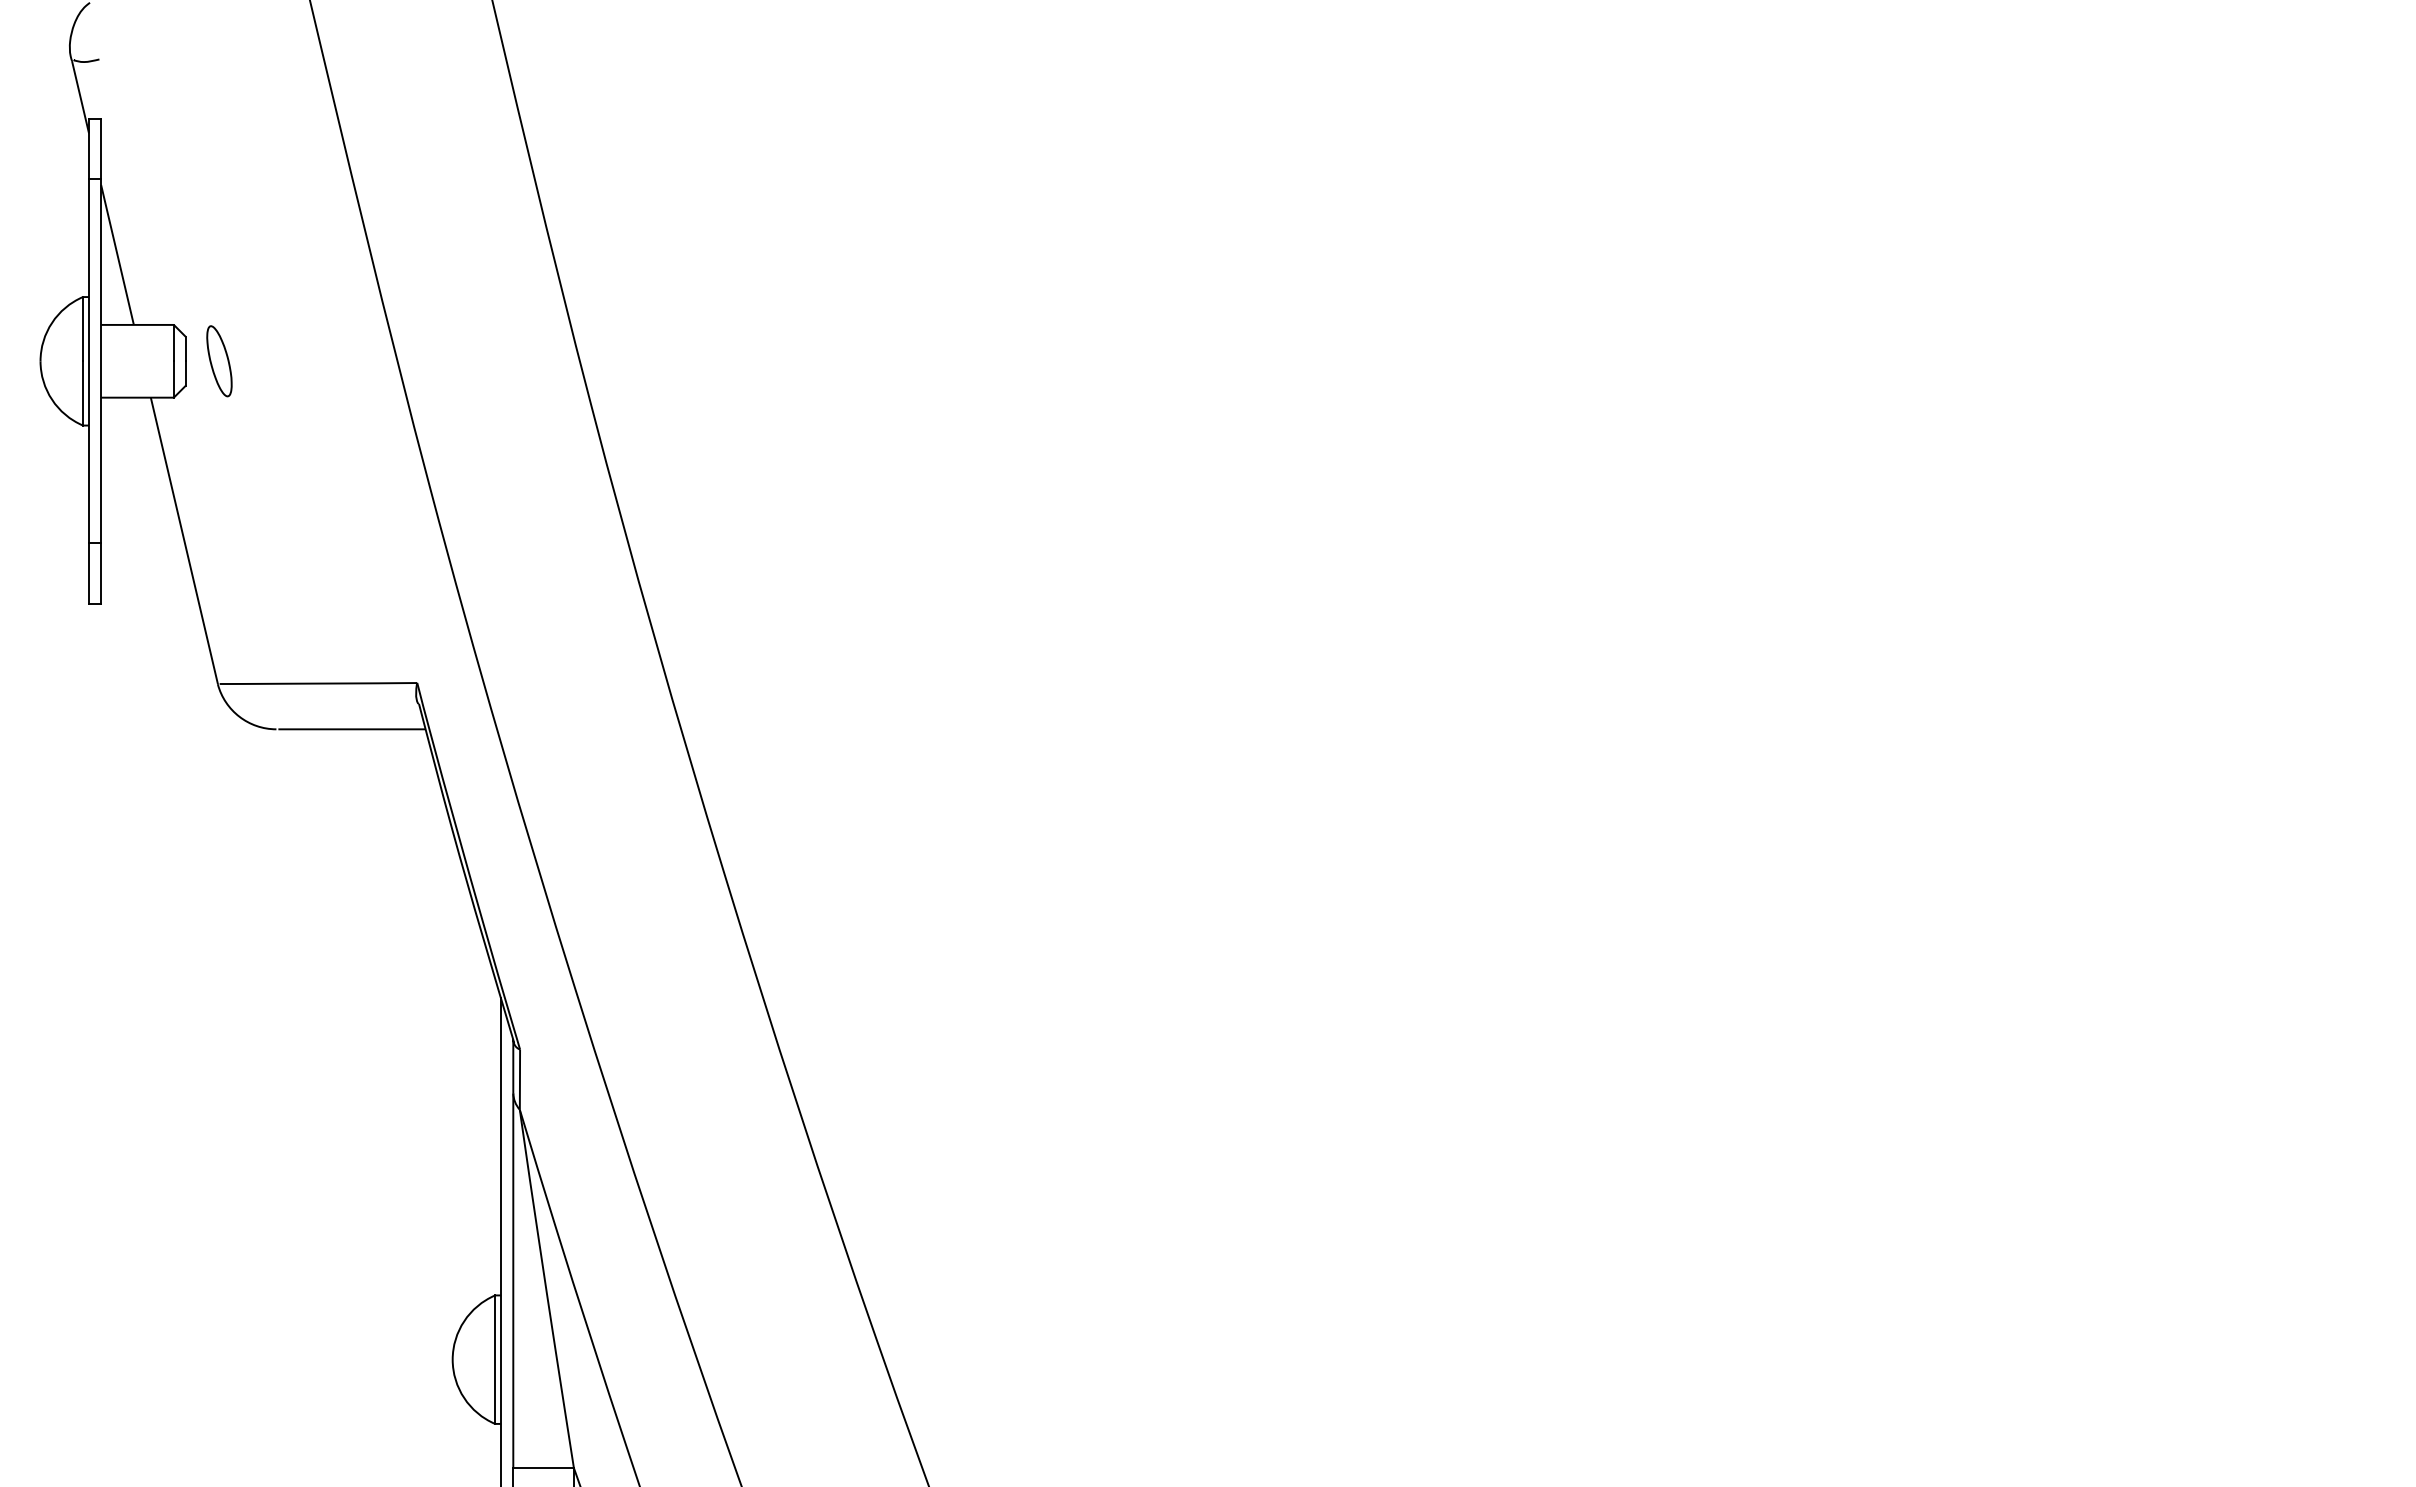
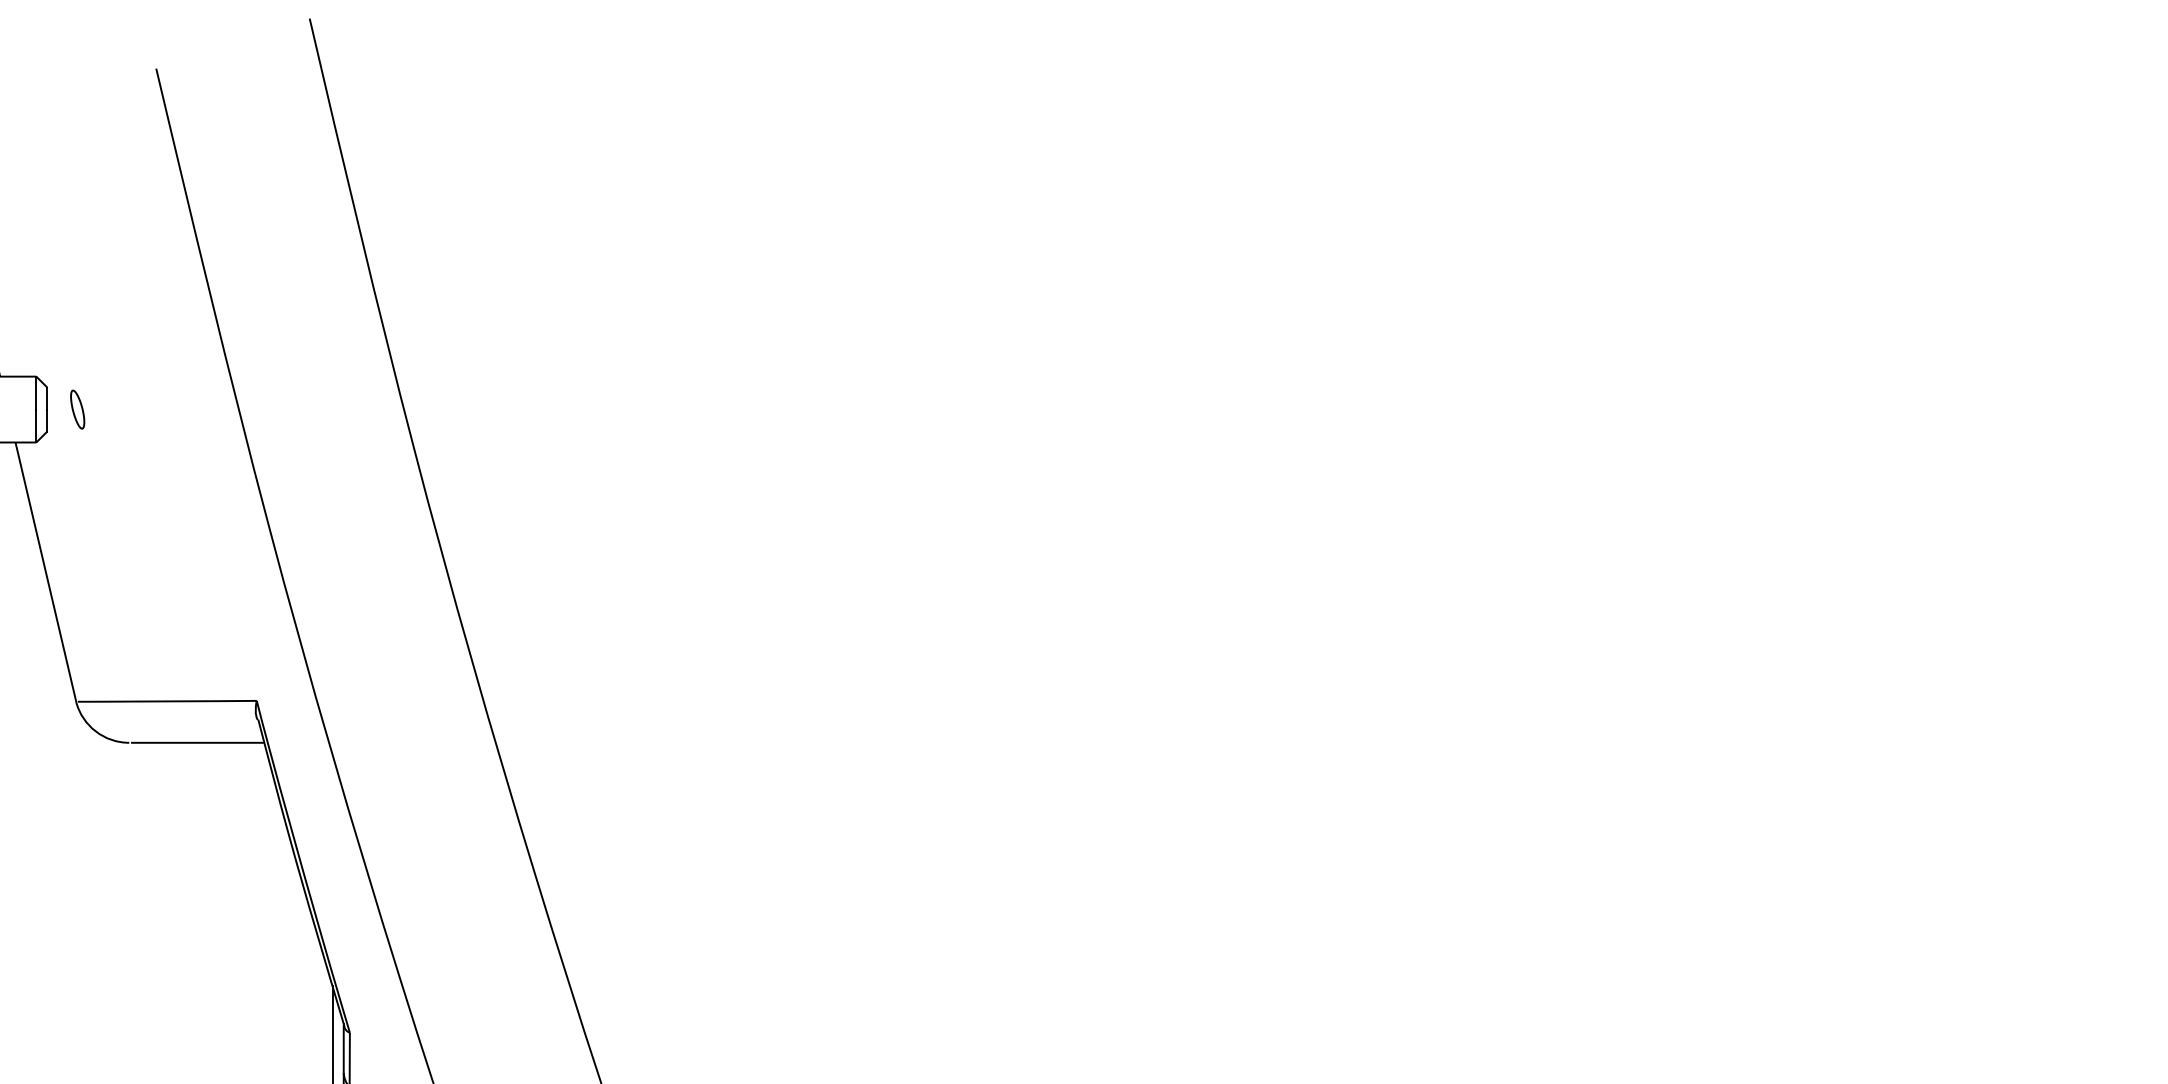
part: (219, 361) -> (77, 409), size x0.6

